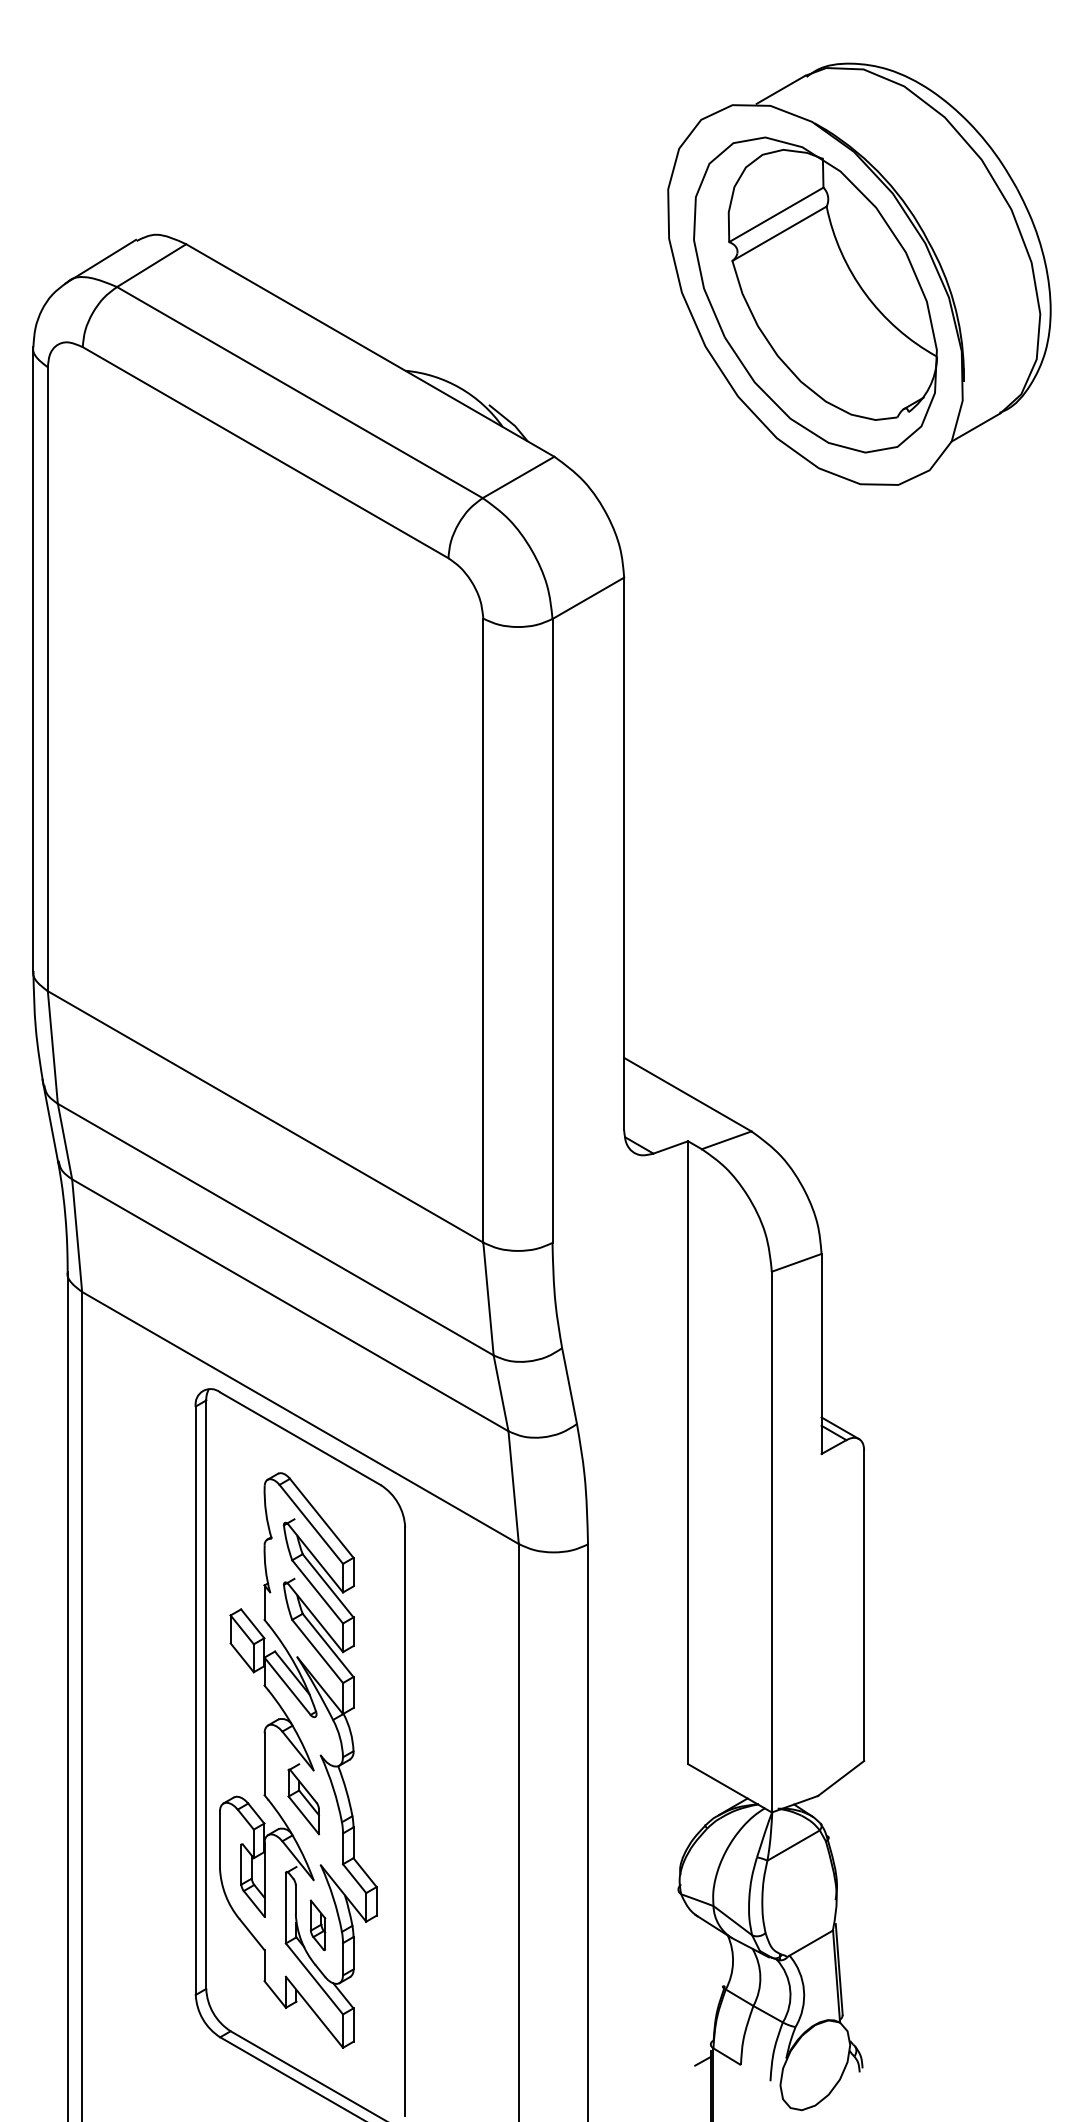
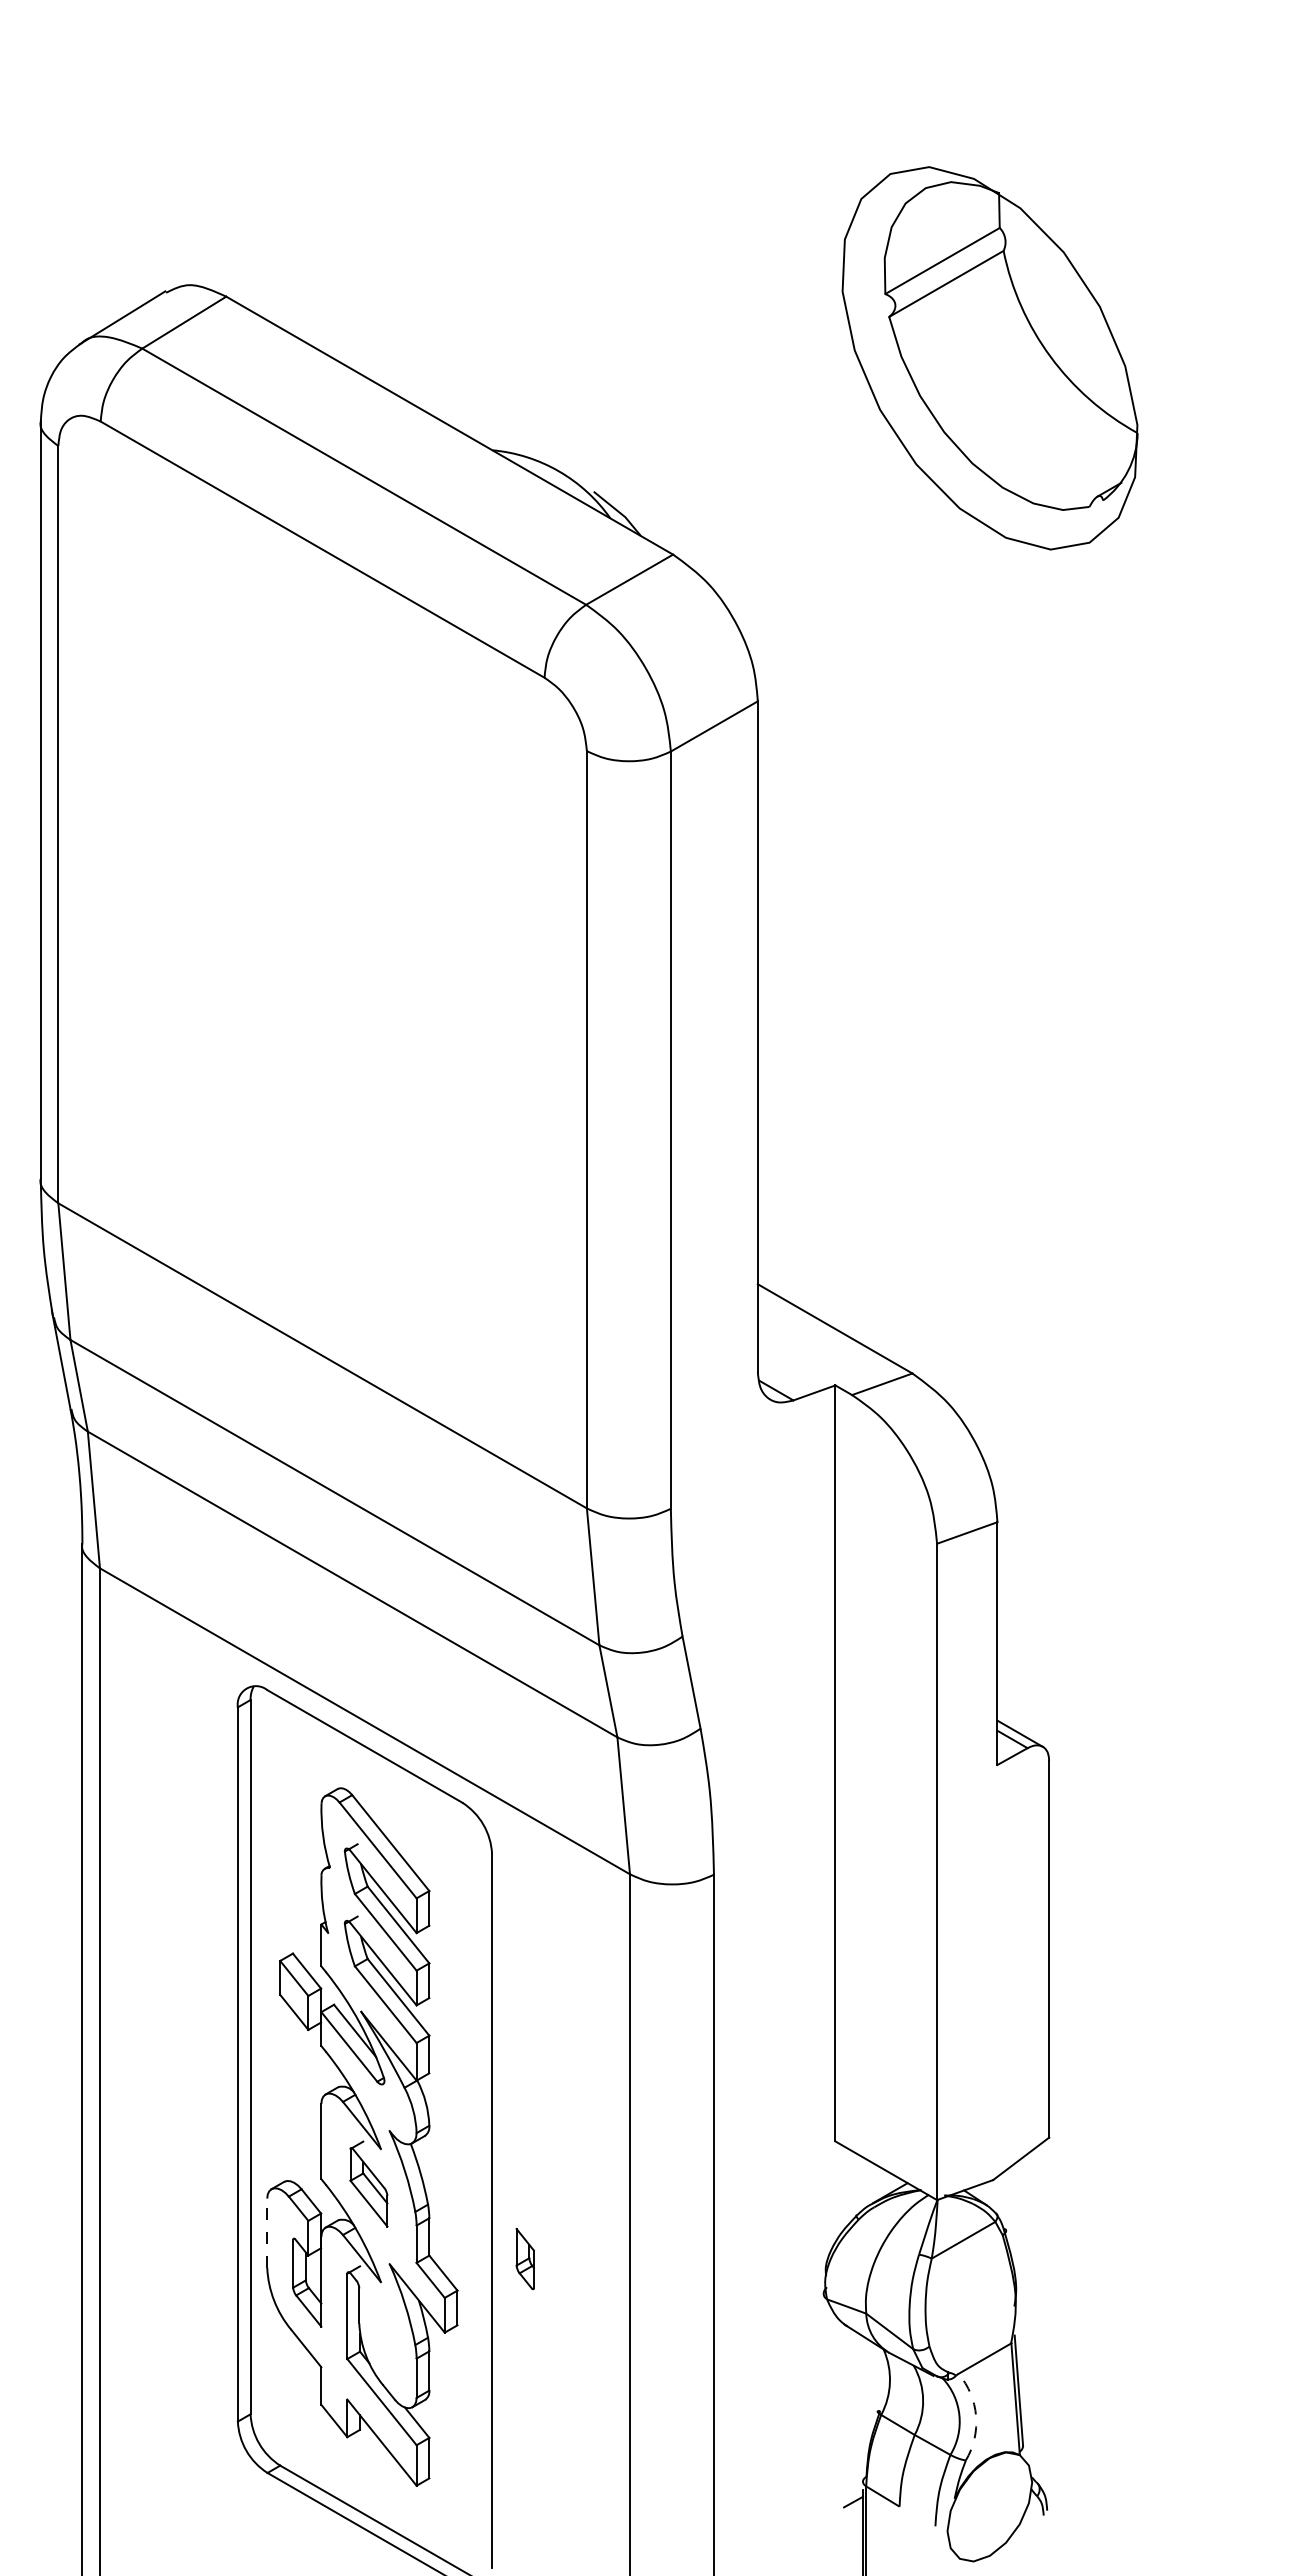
part: (859, 273) -> (1043, 332), removed
line: (220, 1839) -> (267, 2233), solid -> dashed
part: (317, 1925) -> (524, 2259), moved
arc: (804, 1989) -> (976, 2415), solid -> dashed

